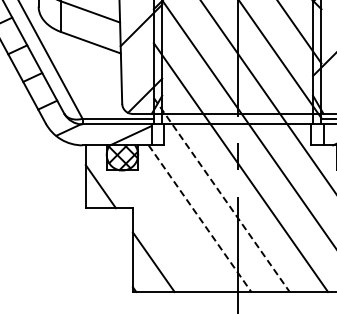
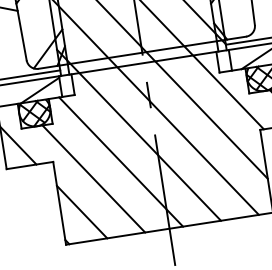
line: (222, 195) -> (139, 135), dashed -> solid
line: (200, 218) -> (121, 161), dashed -> solid
line: (169, 230) -> (92, 178), added

